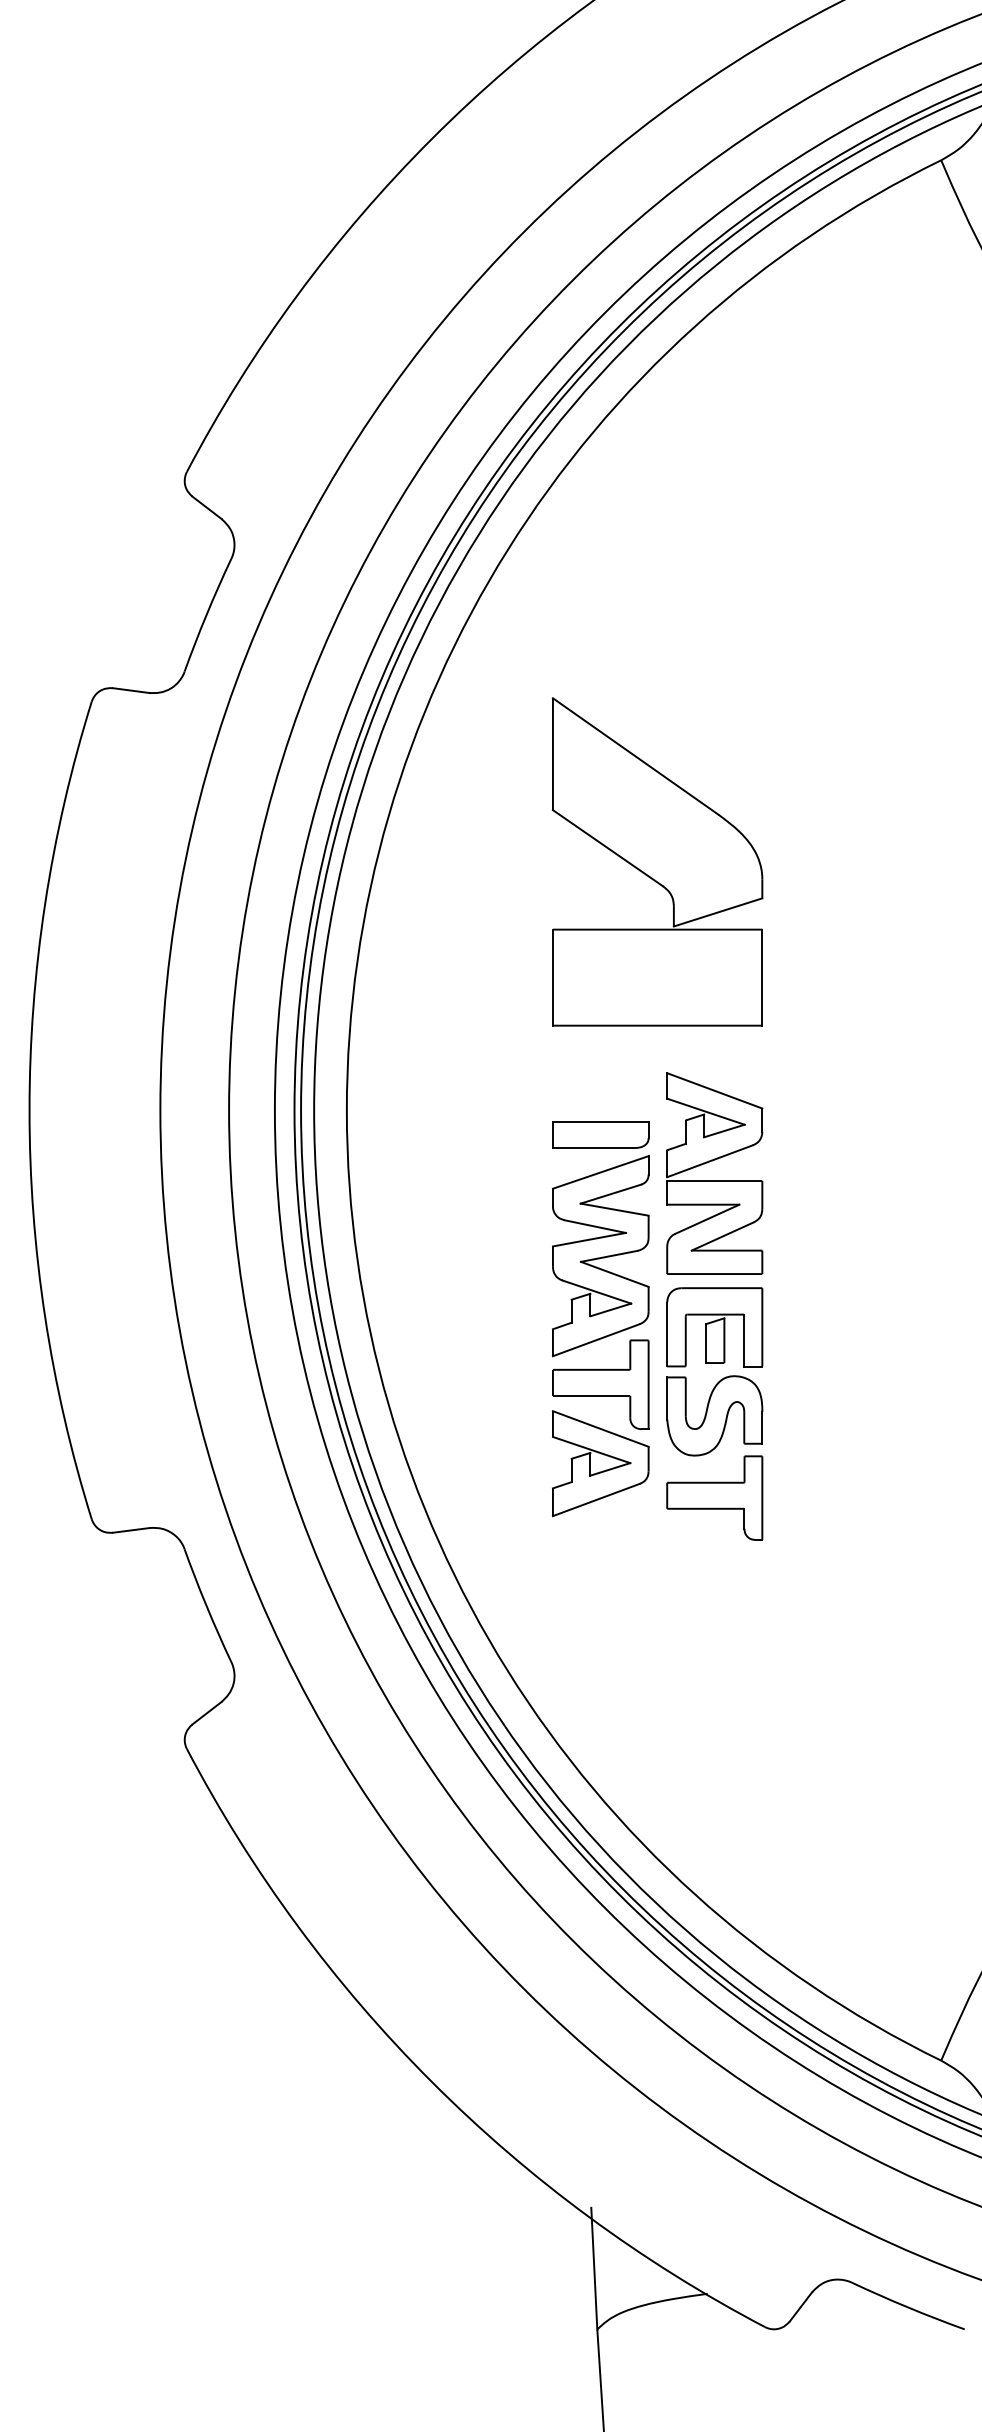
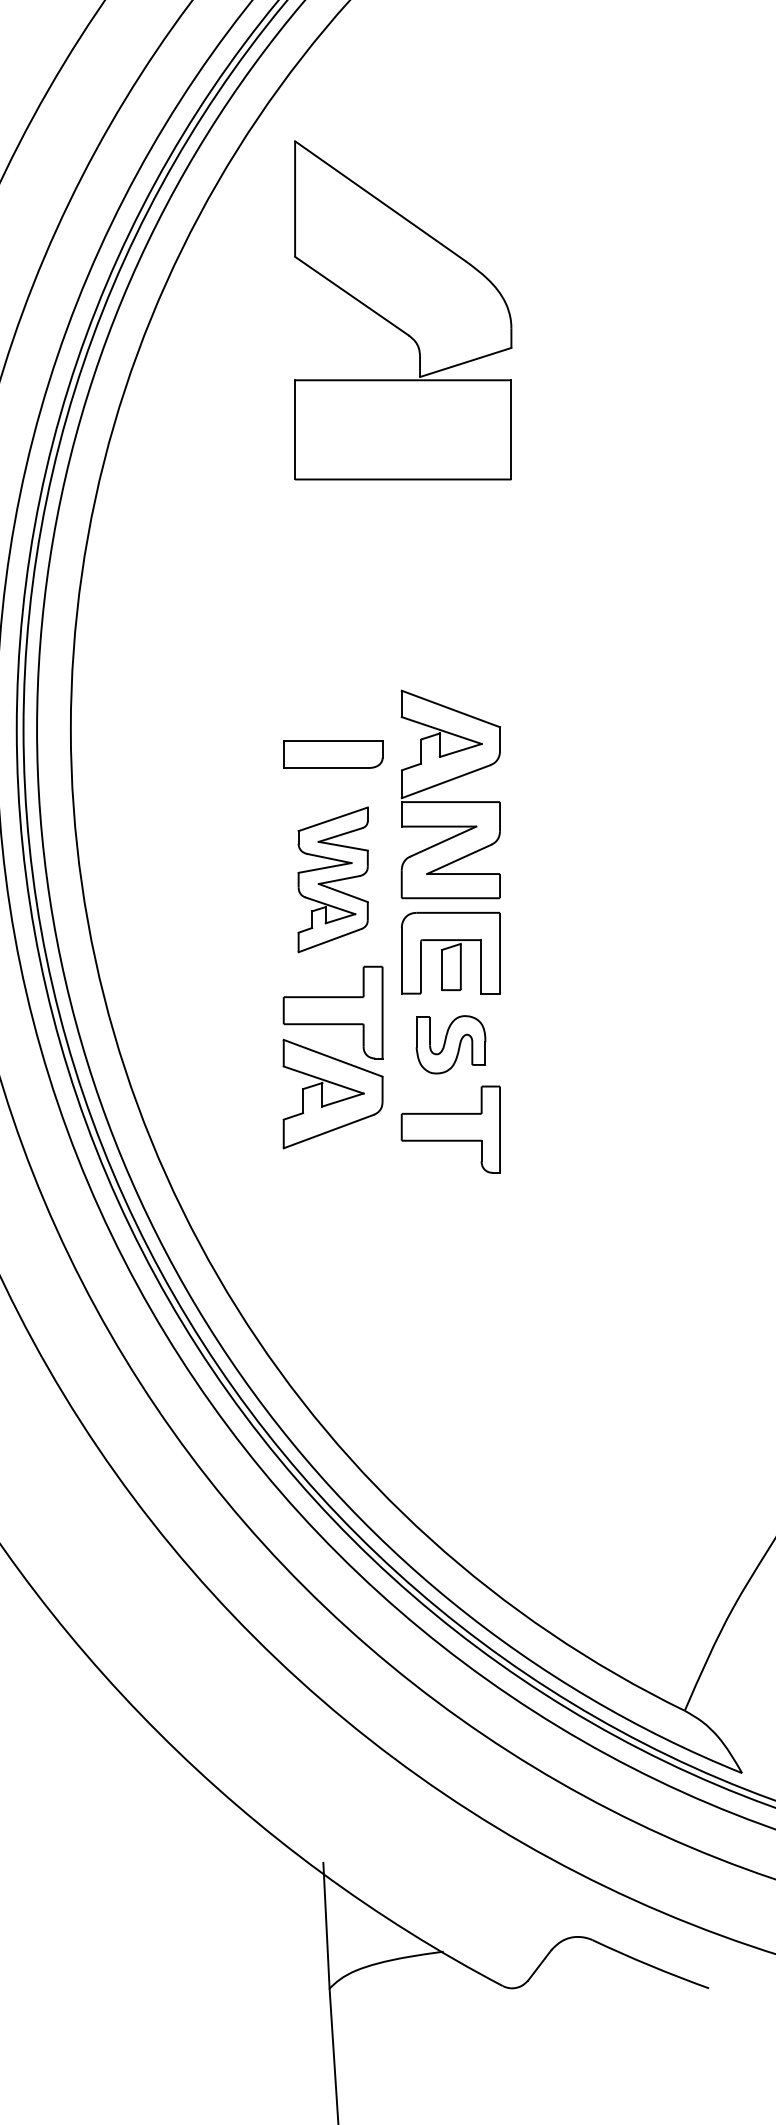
part: (657, 861) -> (403, 309), moved
part: (600, 1256) -> (332, 880), size x0.7
part: (714, 1415) -> (450, 1044), size x0.7

